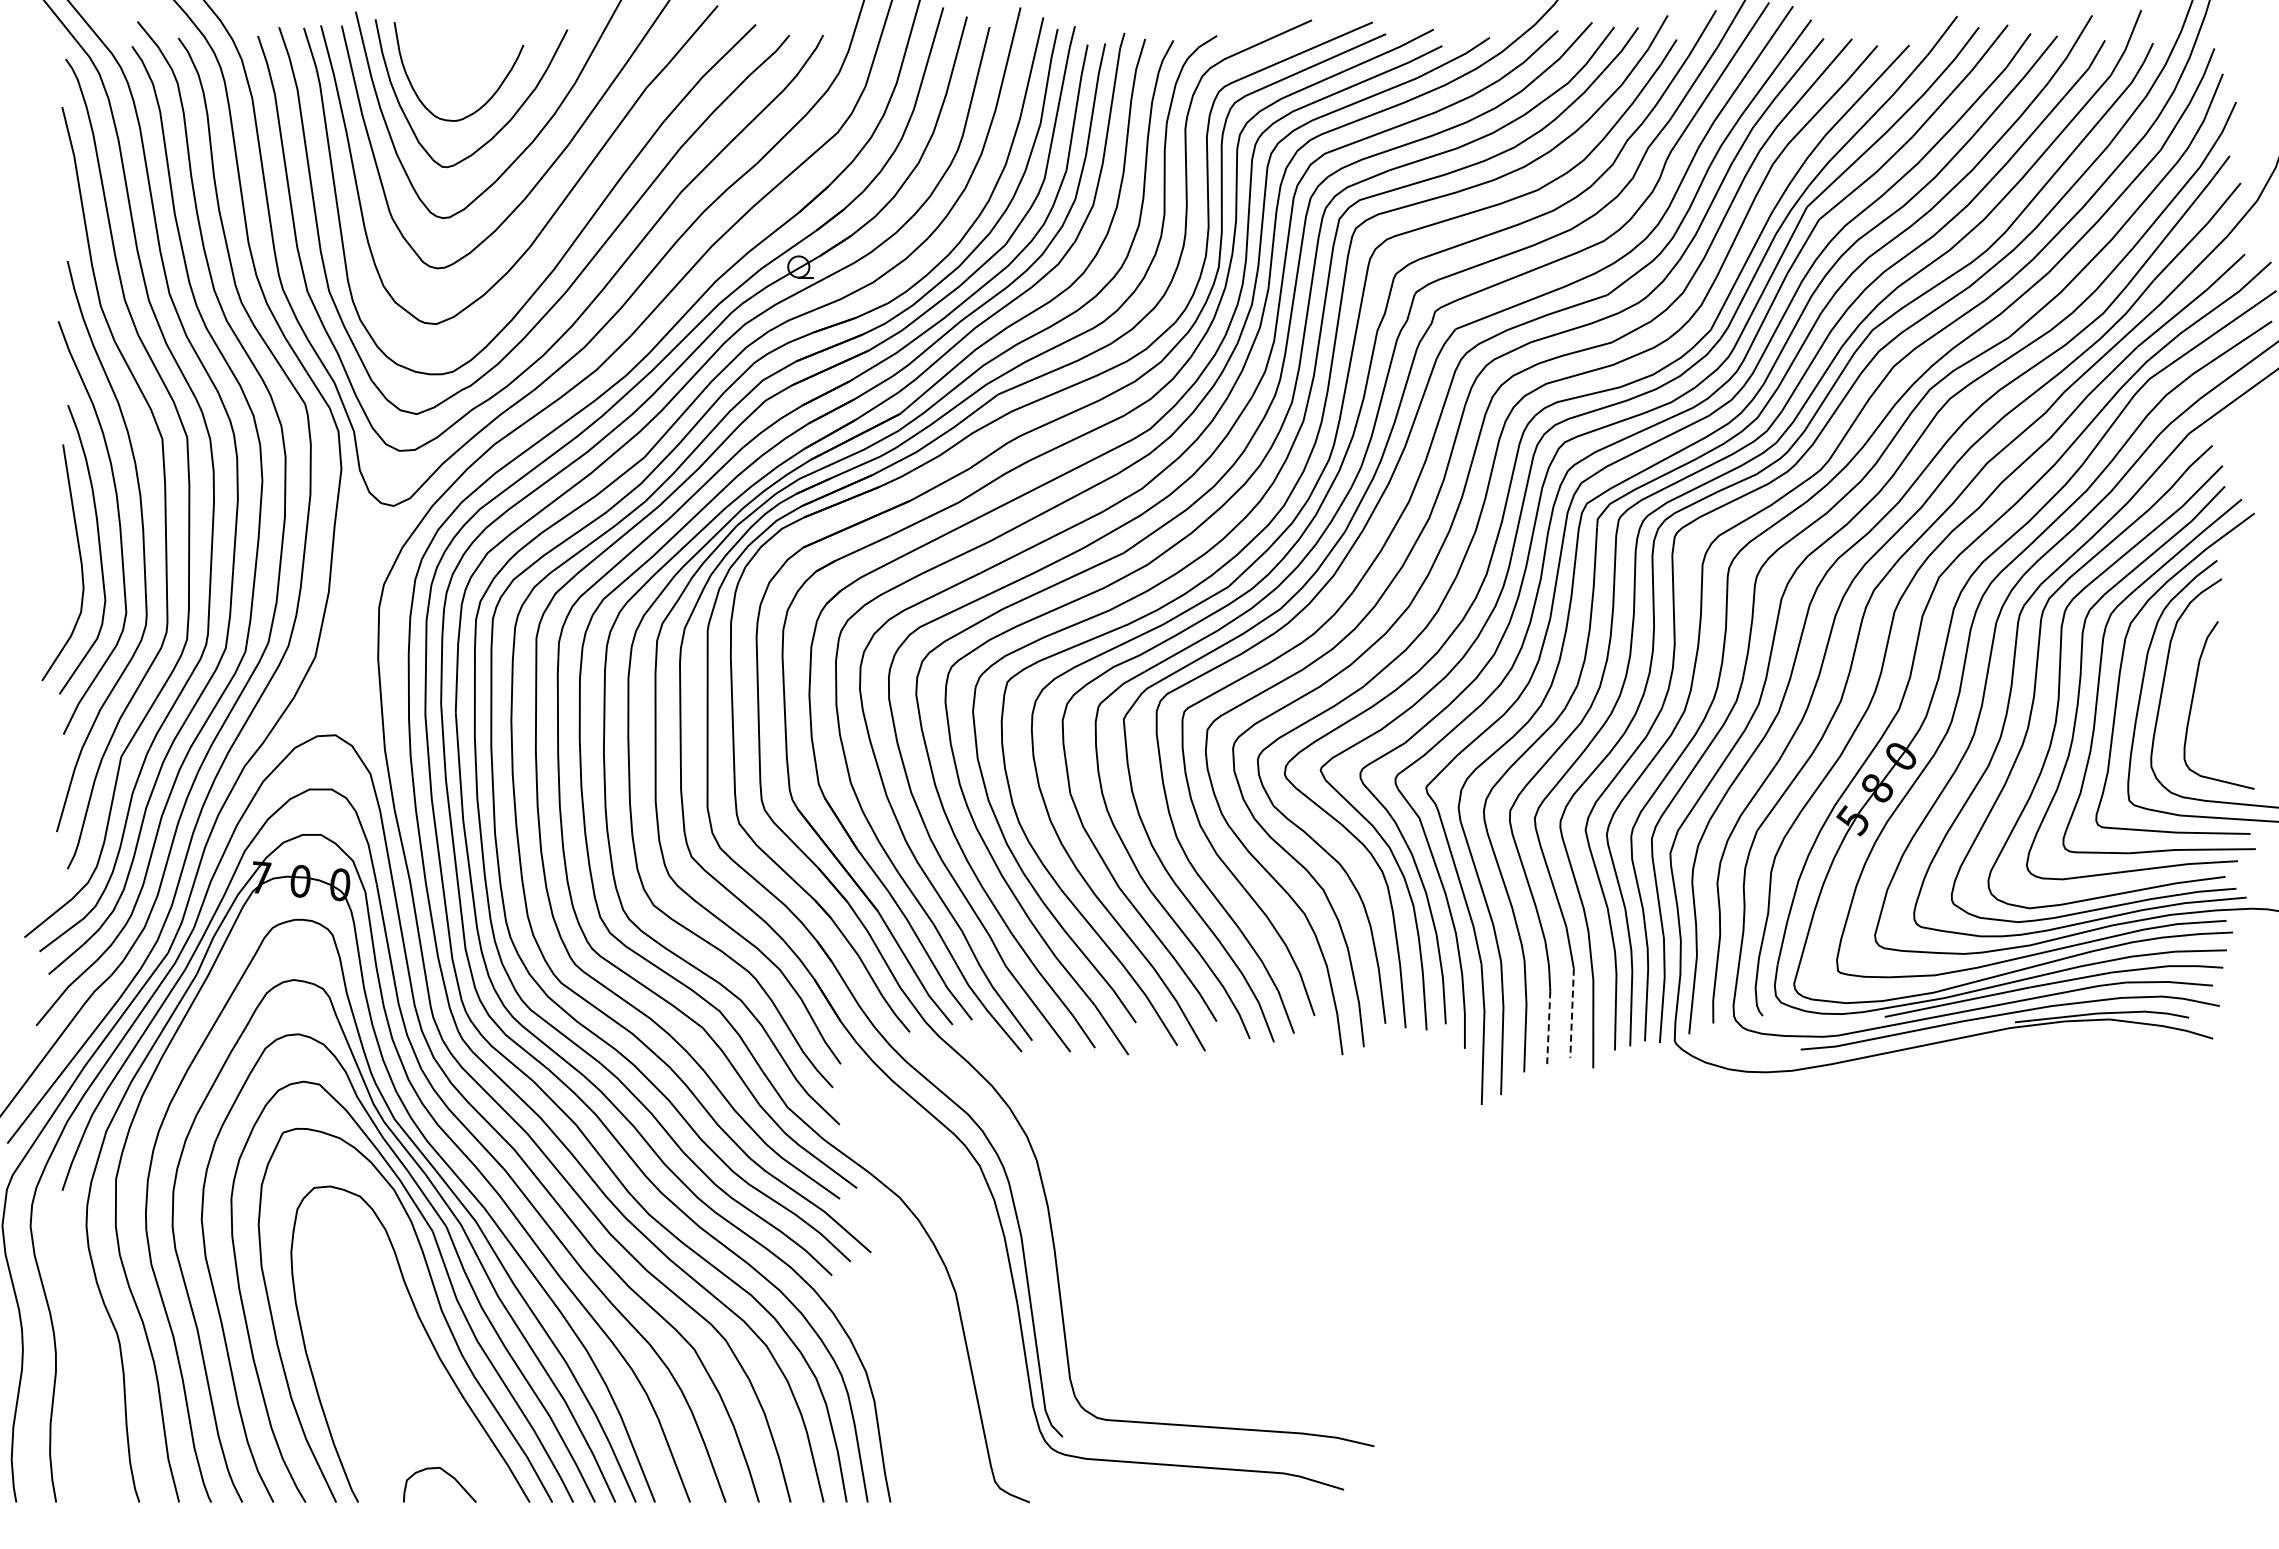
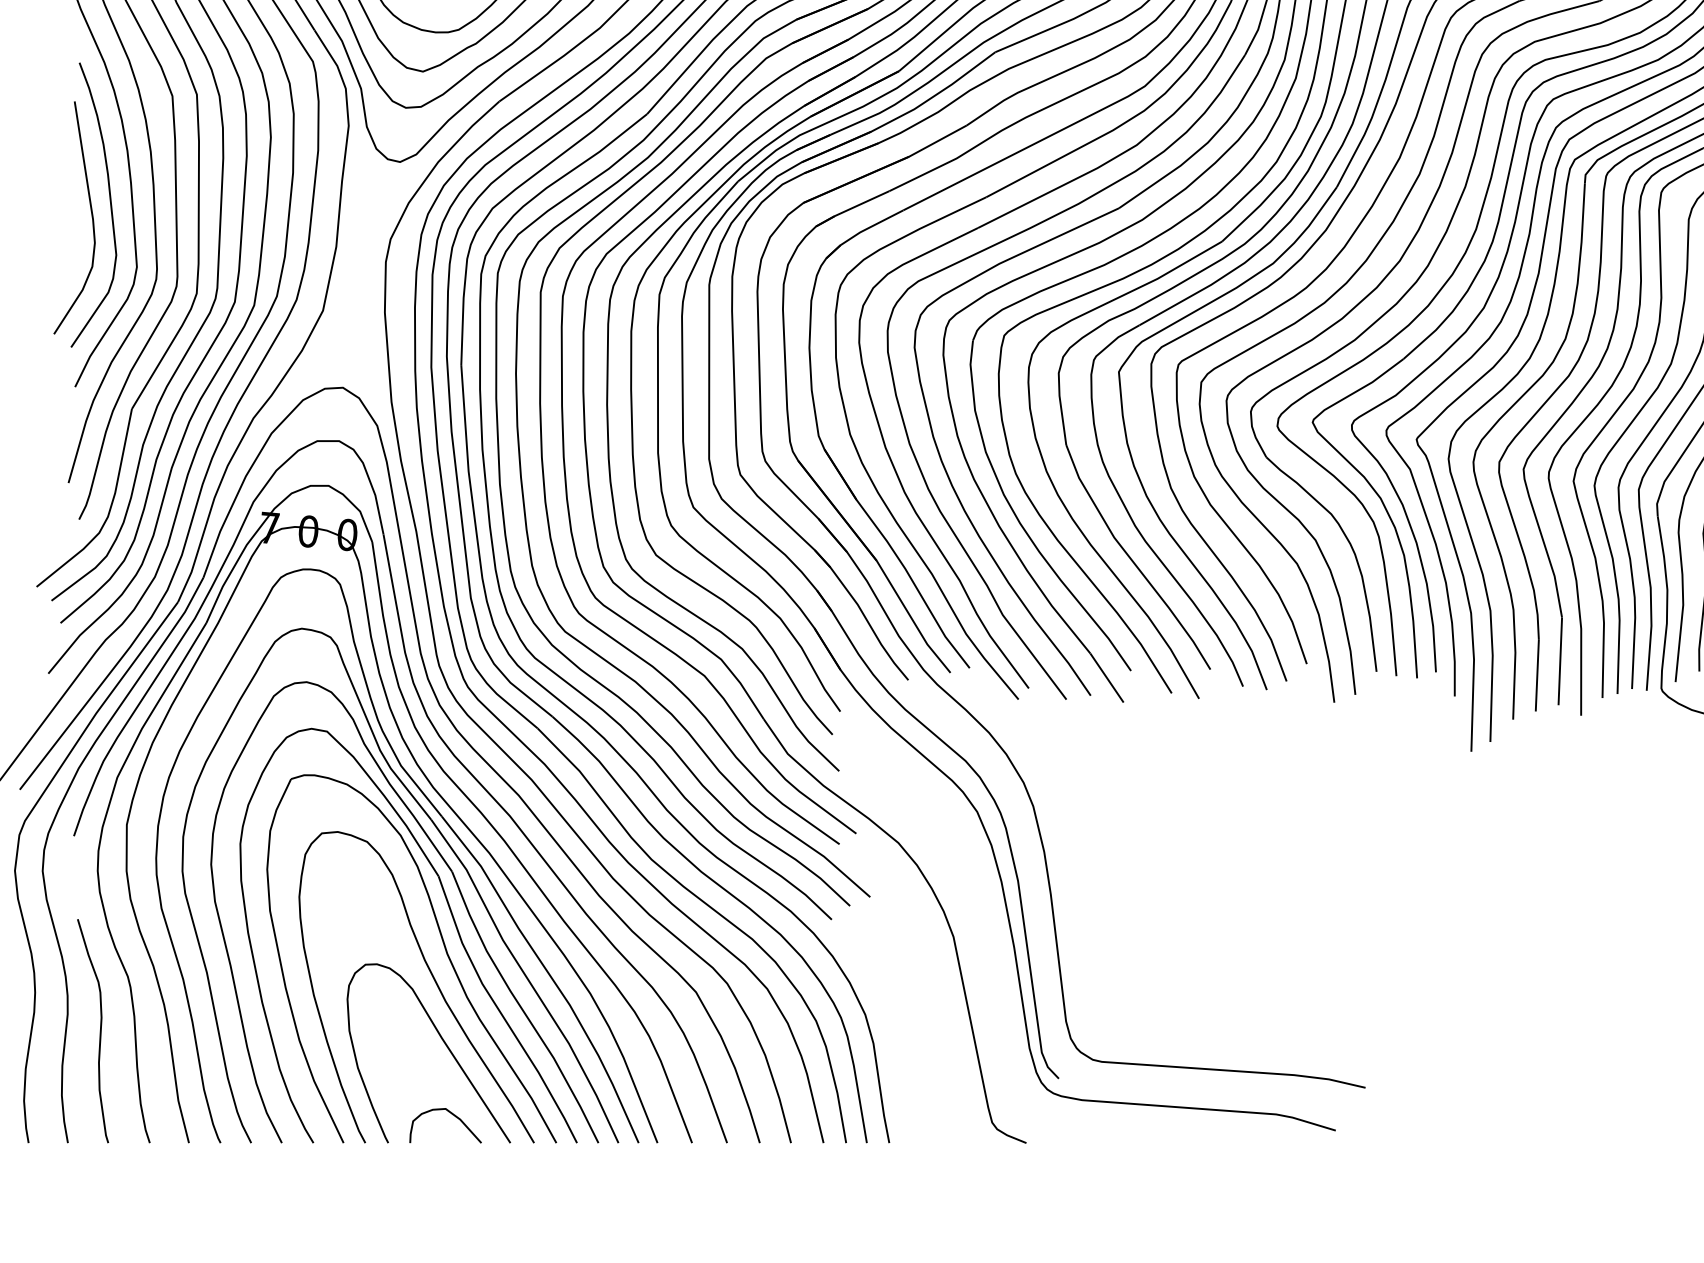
line: (1572, 1013) -> (1560, 661), dashed -> solid
line: (1548, 1028) -> (1537, 676), dashed -> solid
curve: (88, 1388) -> (99, 1030), added
curve: (439, 1403) -> (445, 1045), added

